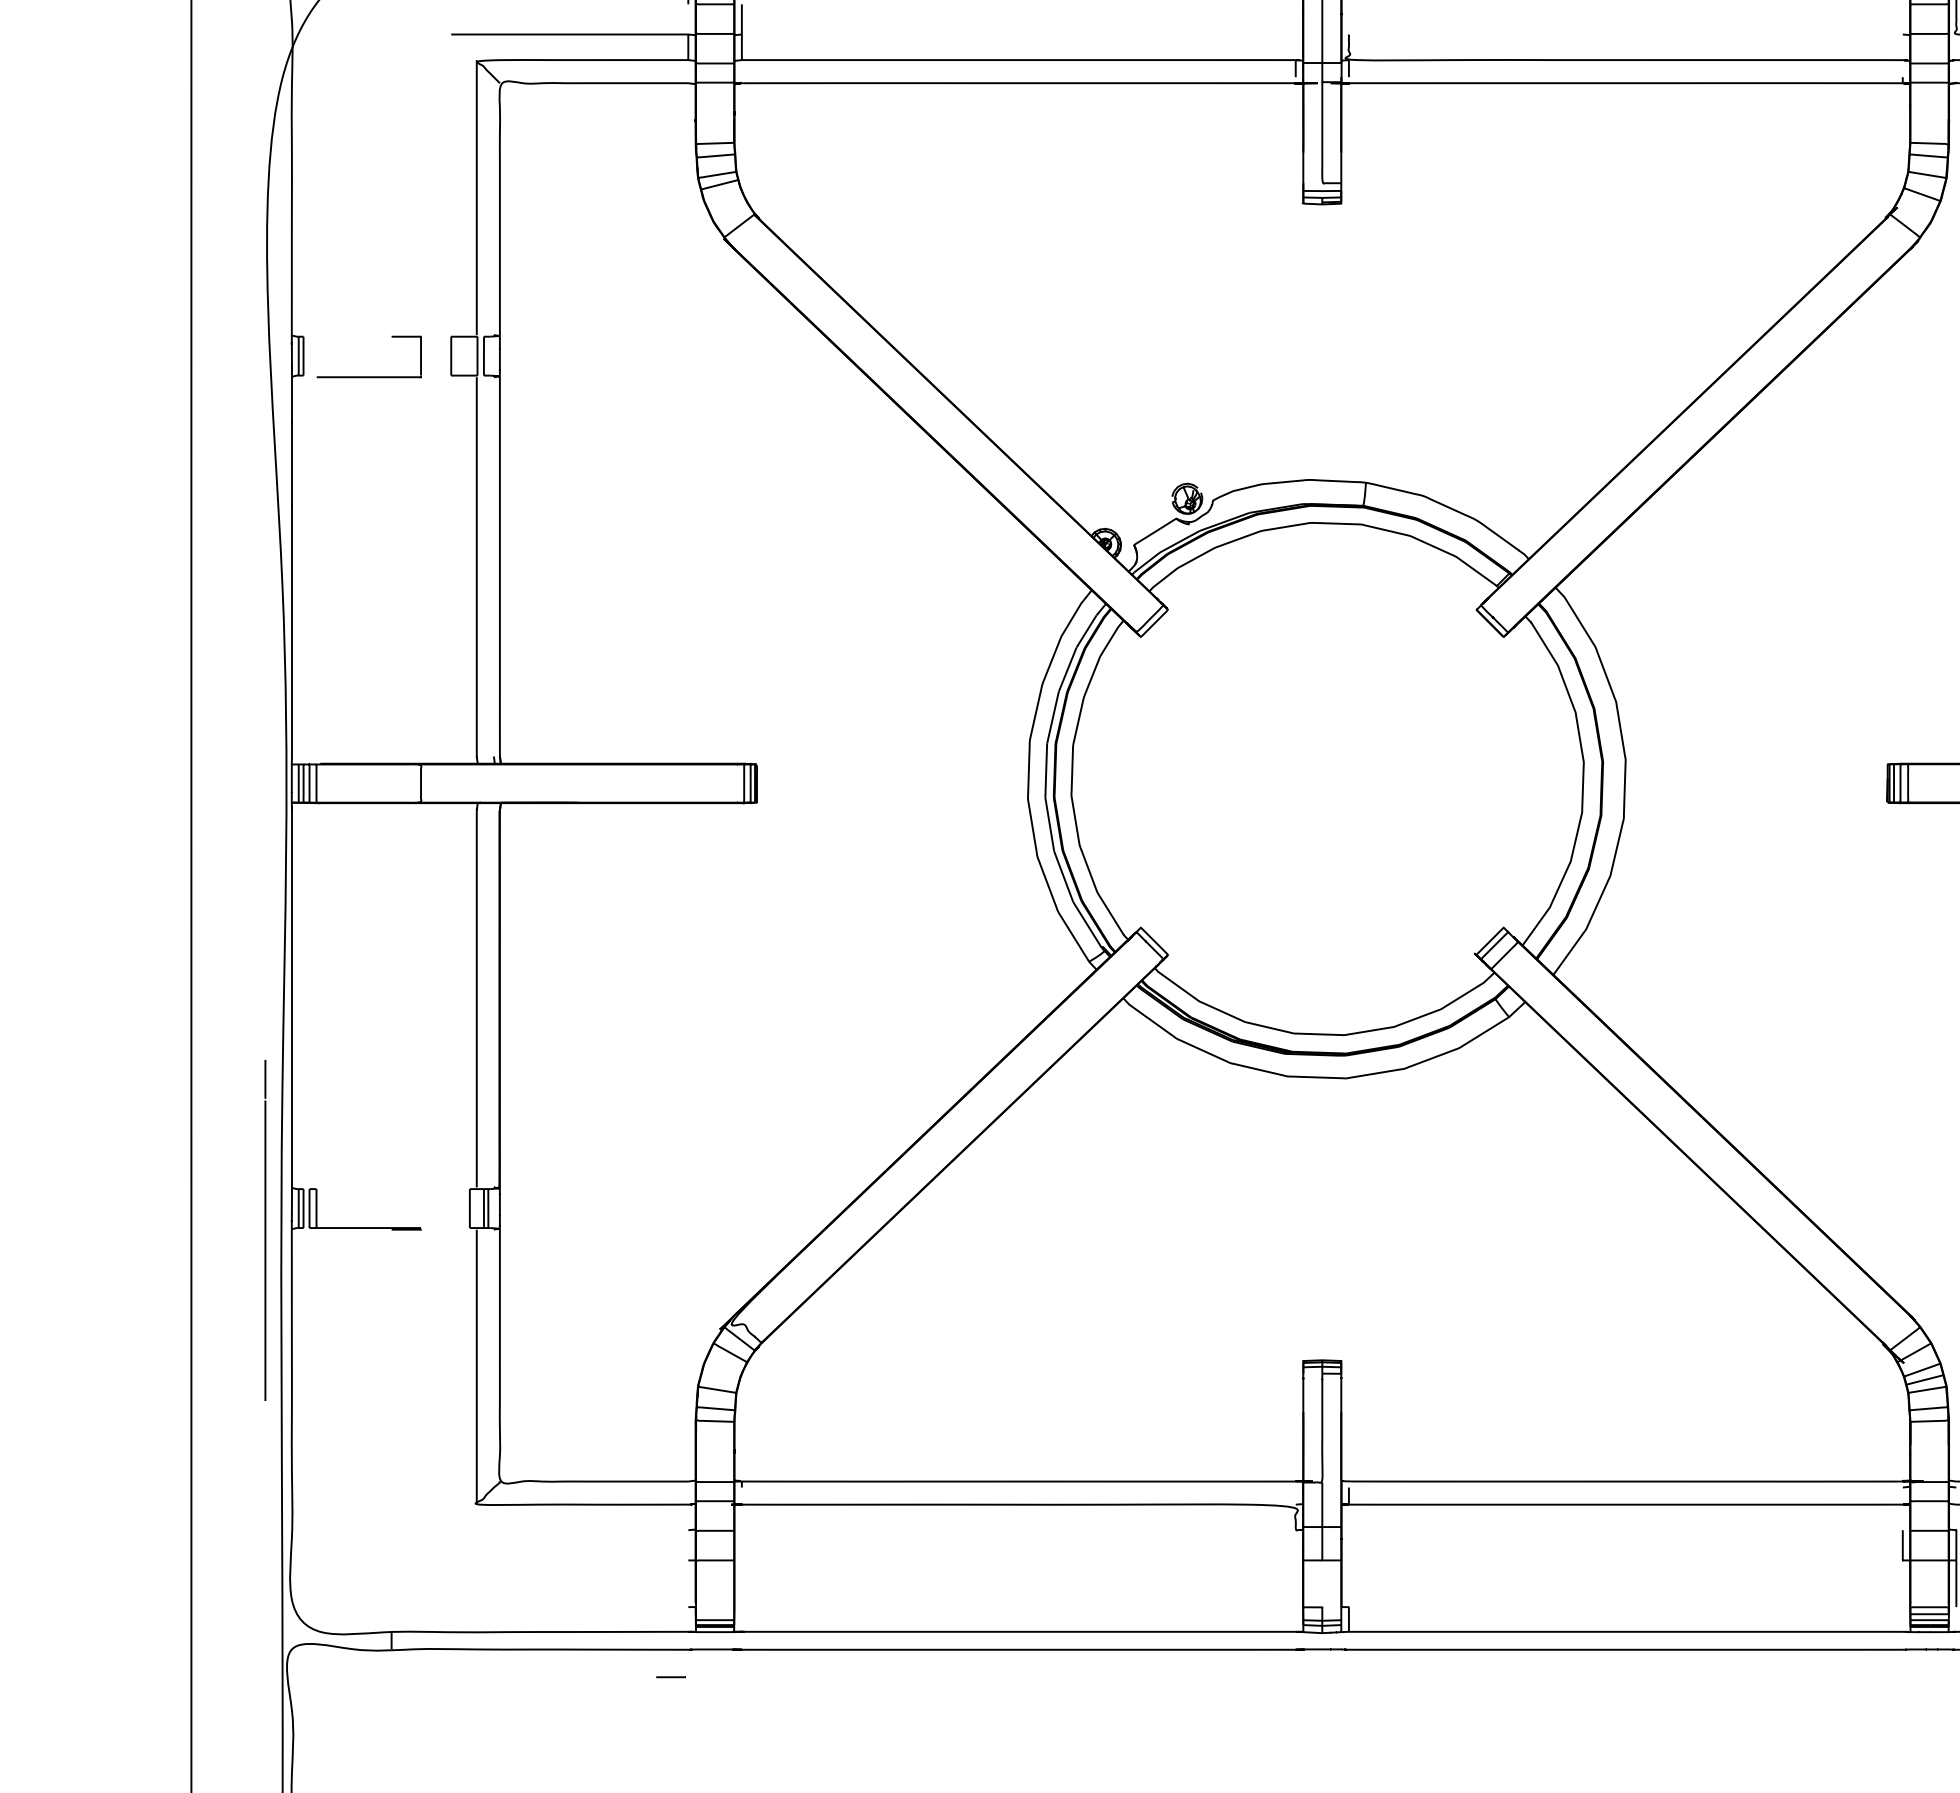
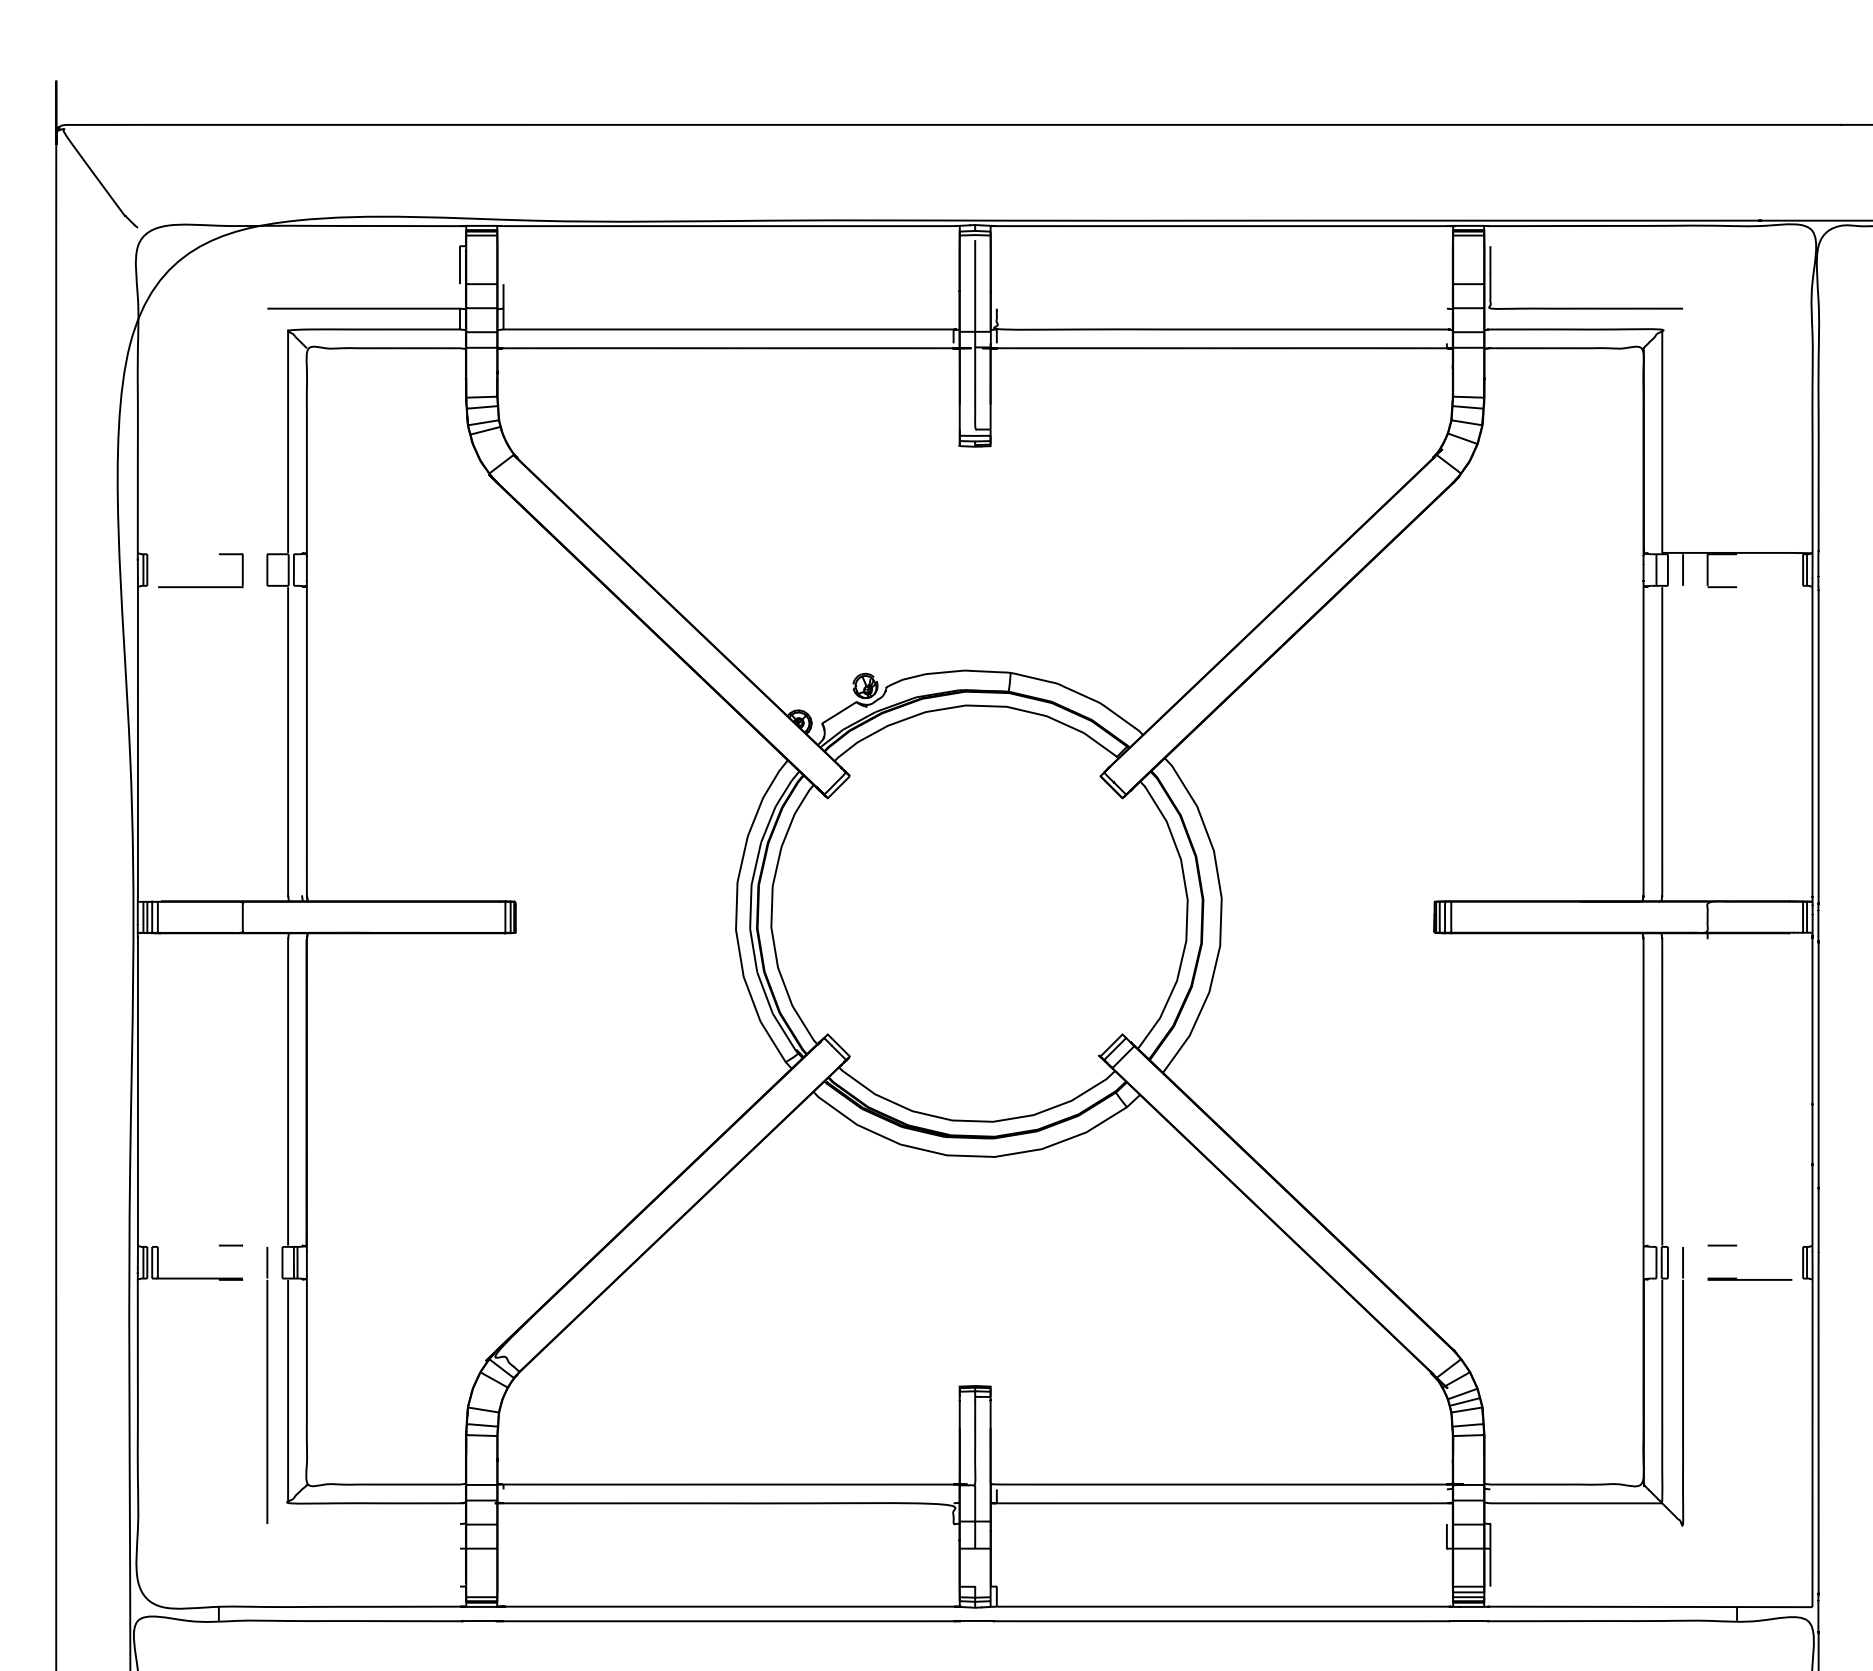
line: (265, 1230) -> (267, 1385), moved
line: (670, 1677) -> (230, 1245), moved

